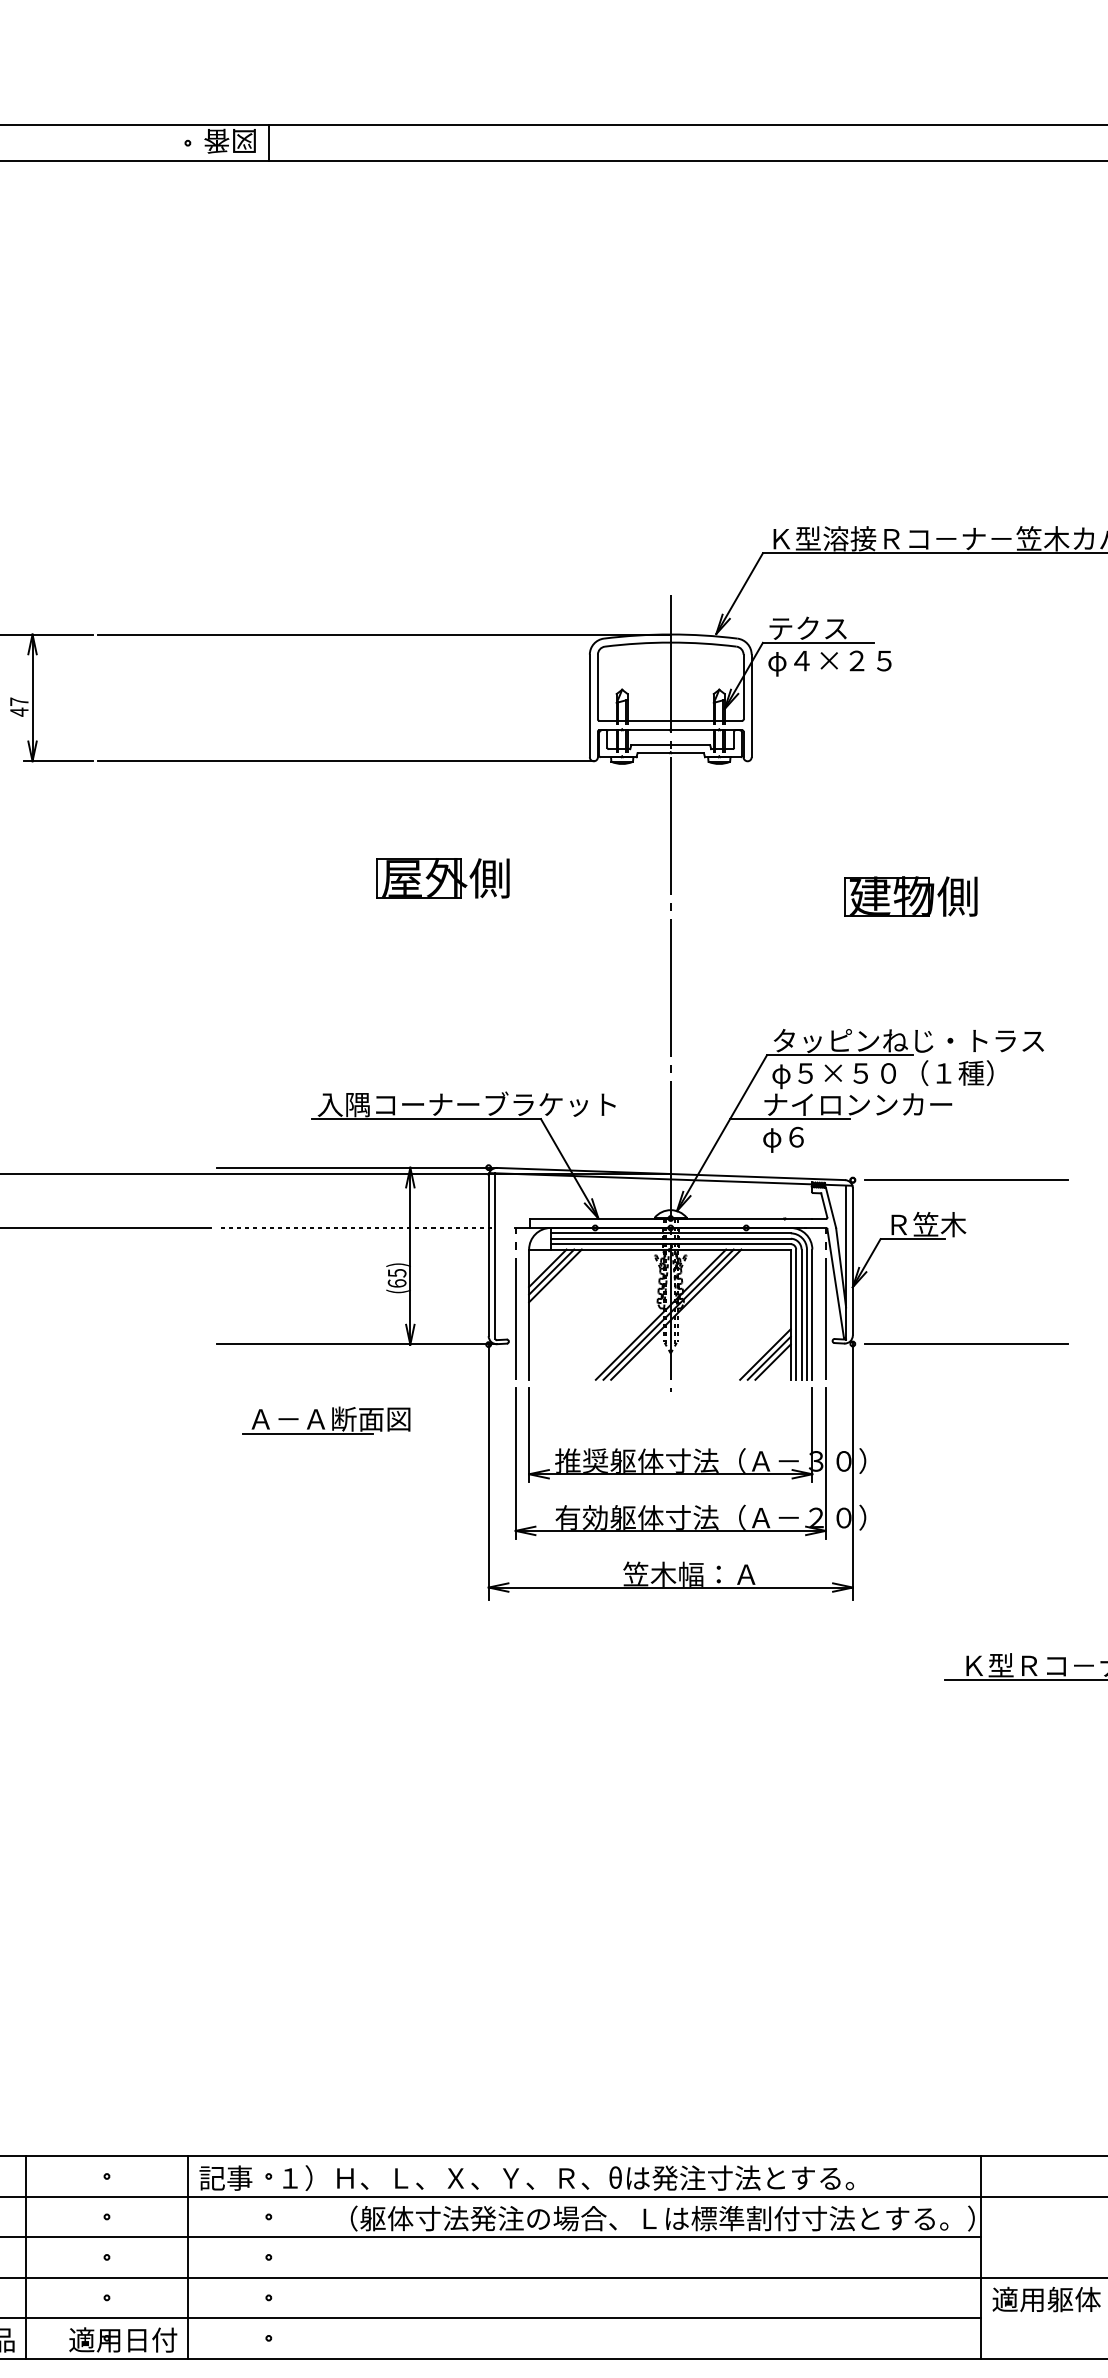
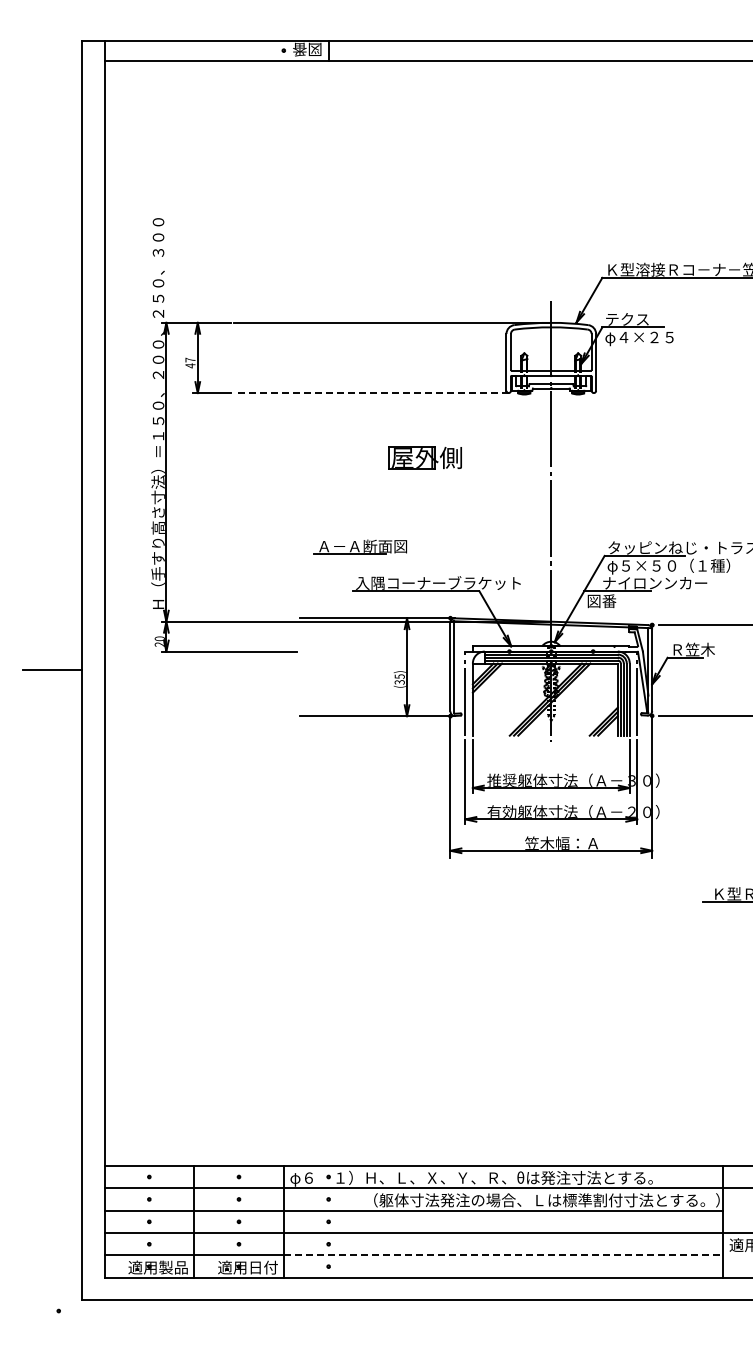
line: (344, 762) -> (370, 393), solid -> dashed
part: (911, 895) -> (684, 467), removed
text: (768, 1137) -> (605, 601), φ６ -> 図番
line: (353, 1227) -> (375, 651), removed
text: (396, 1283) -> (399, 682), (65) -> (35)
part: (324, 1419) -> (359, 546), moved
text: (225, 2179) -> (304, 1178), 記事 -> φ６
line: (584, 2318) -> (503, 1255), solid -> dashed

